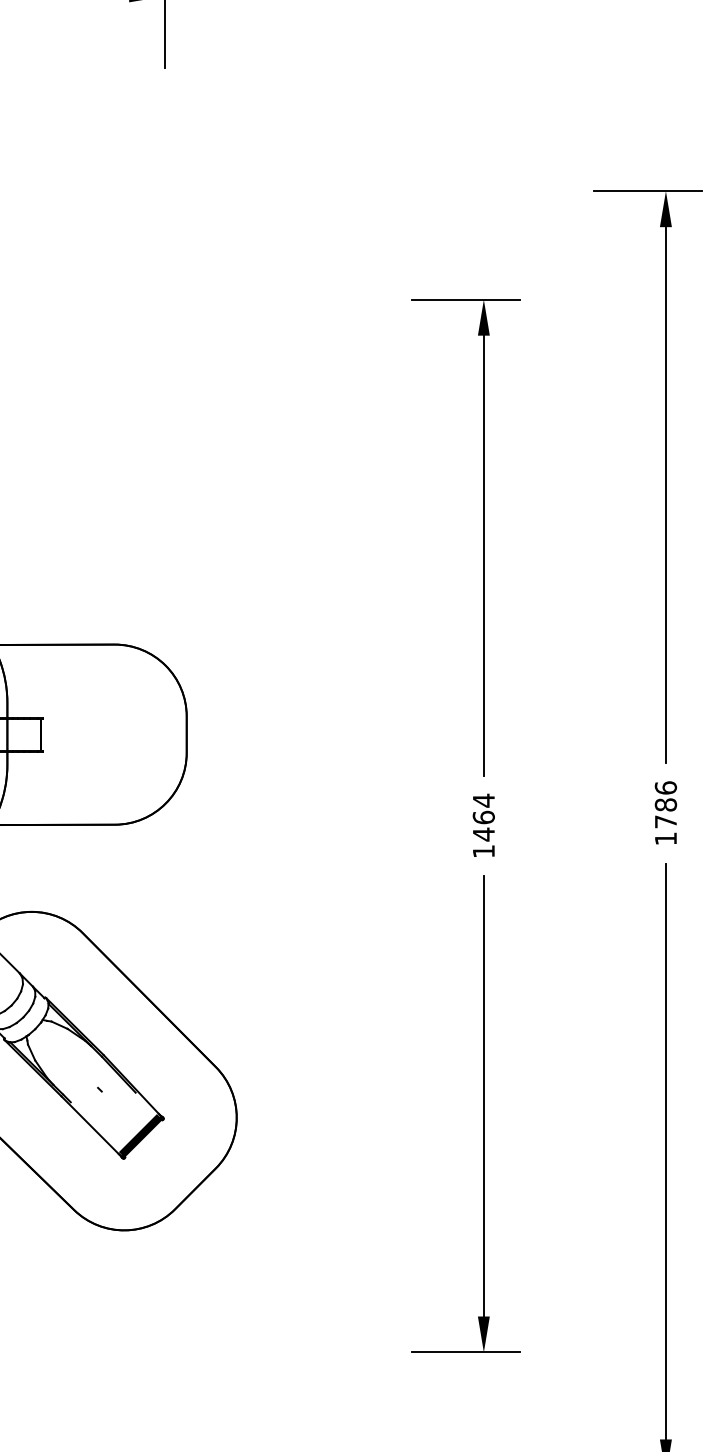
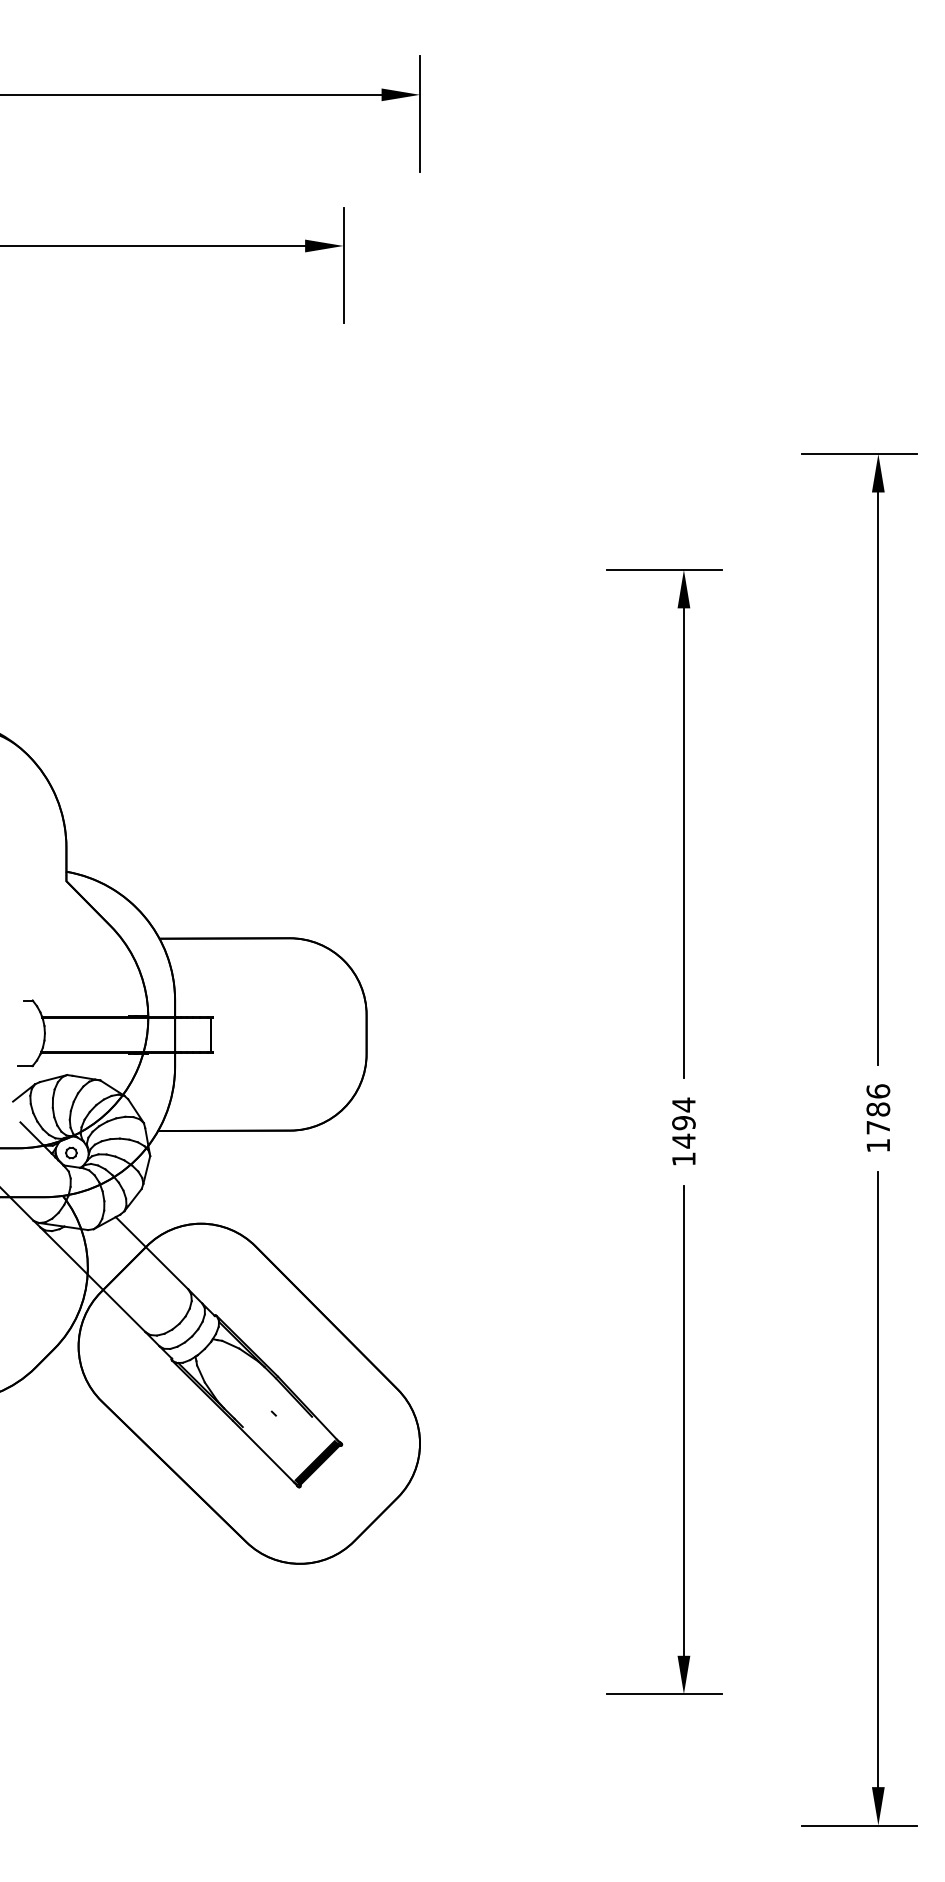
text: (483, 817) -> (683, 1122), 1464 -> 1494

